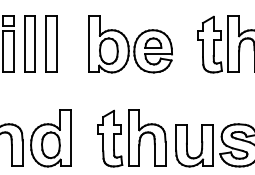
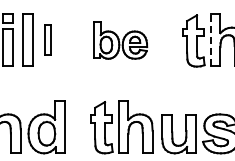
part: (51, 43) -> (47, 39), size x0.6
part: (130, 44) -> (120, 40), size x0.7
line: (228, 44) -> (210, 40), solid -> dashed

